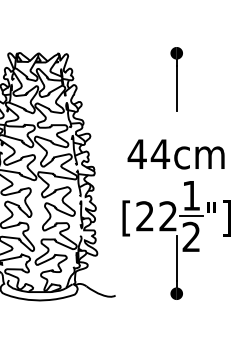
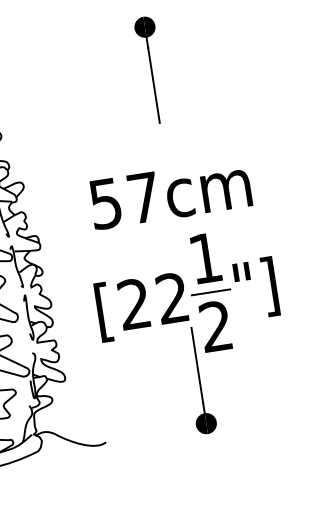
text: (148, 154) -> (124, 201), 44cm -> 57cm

